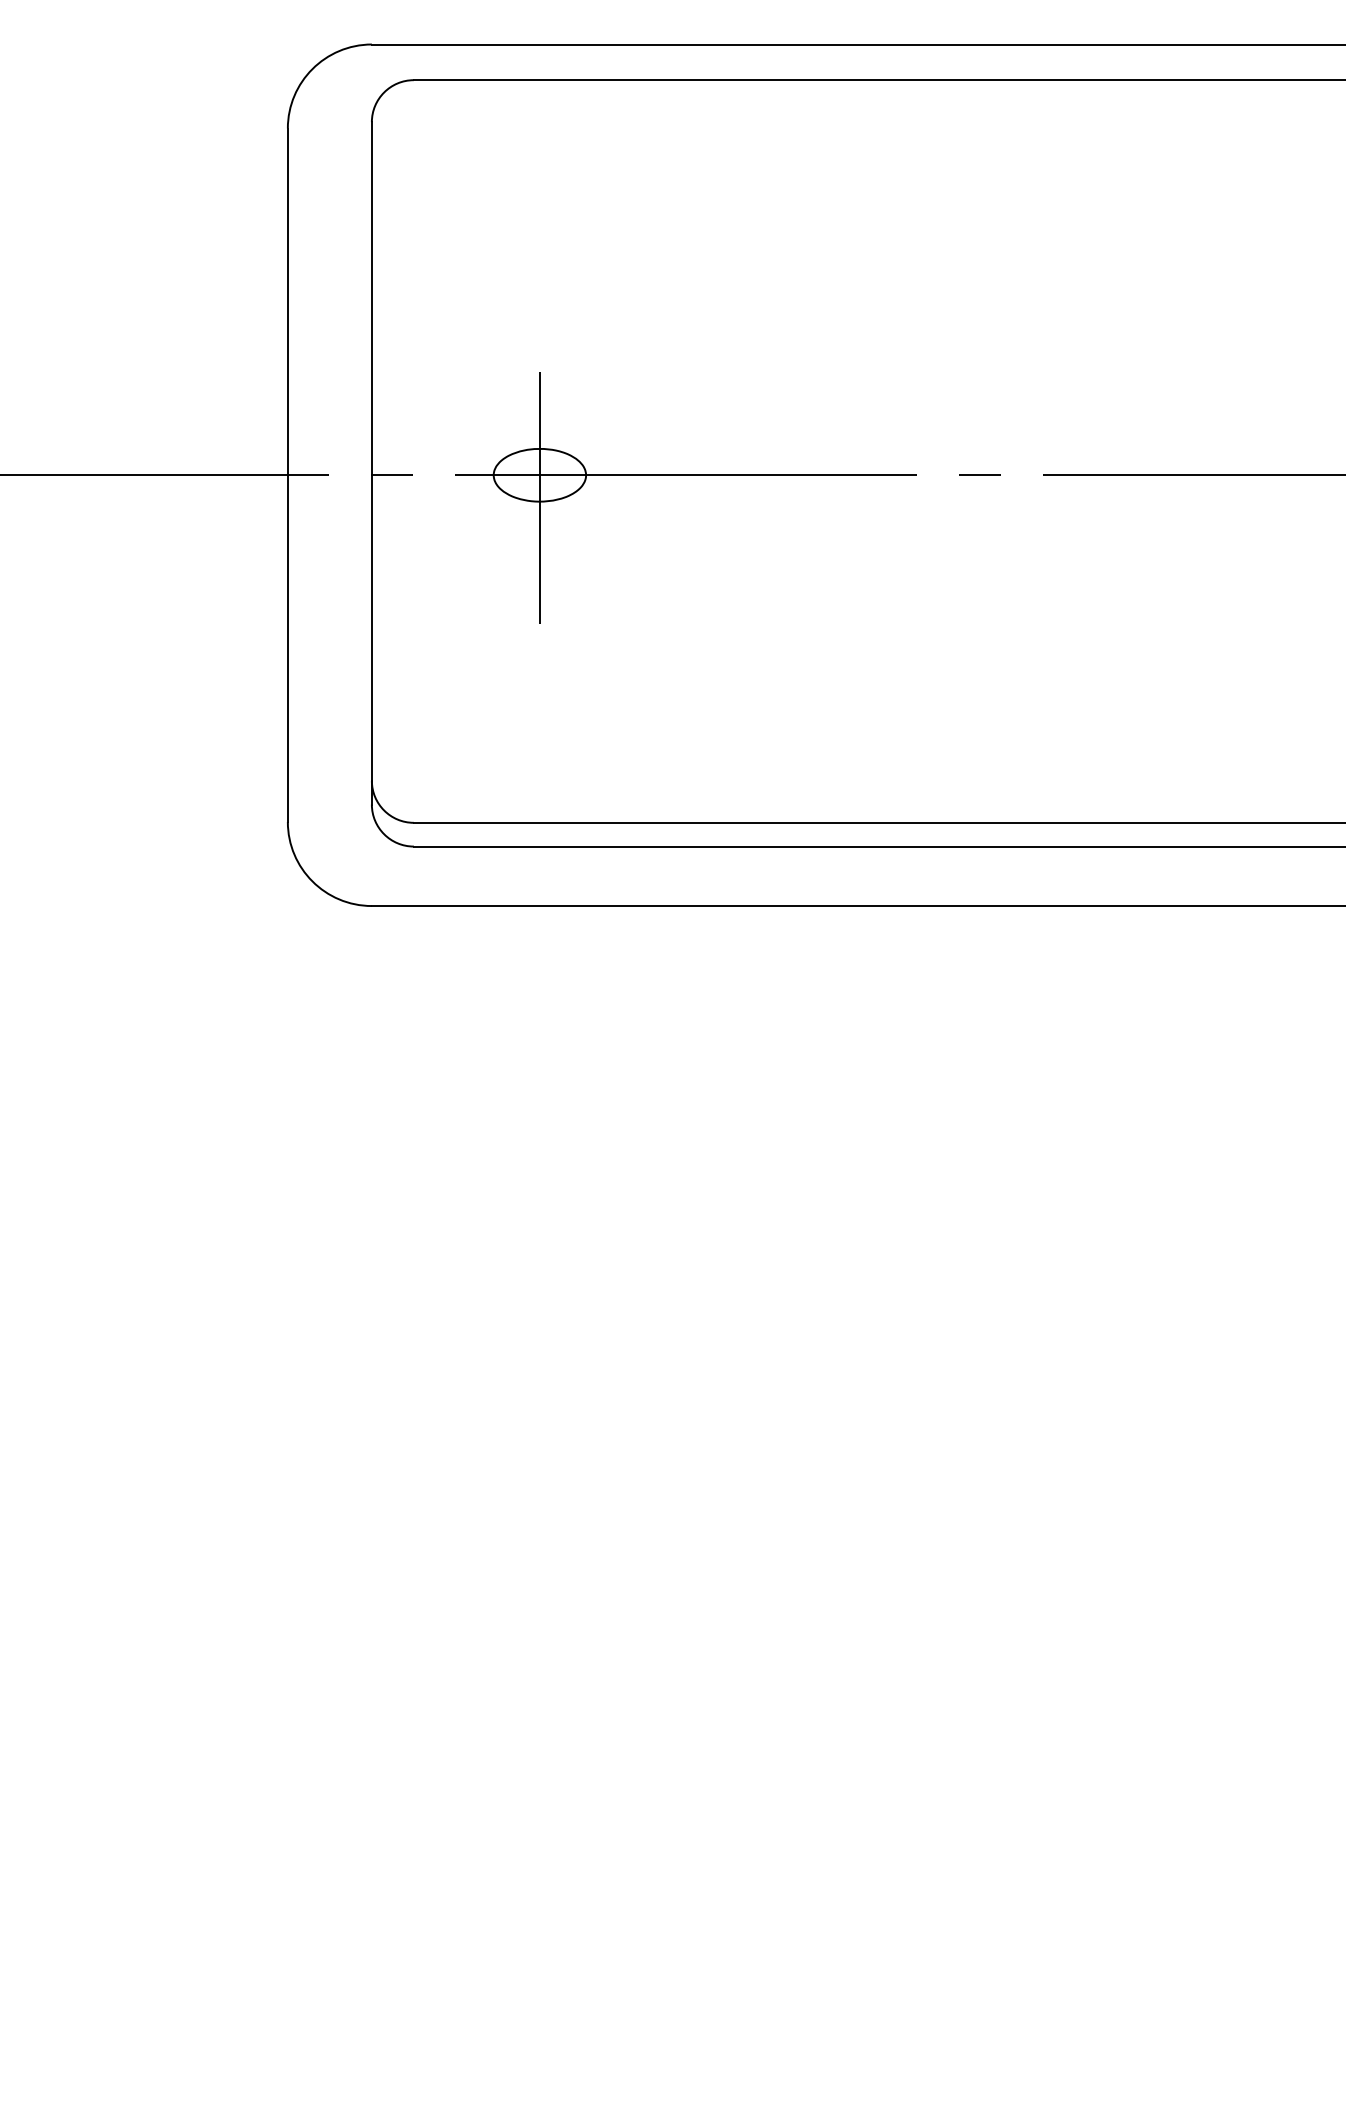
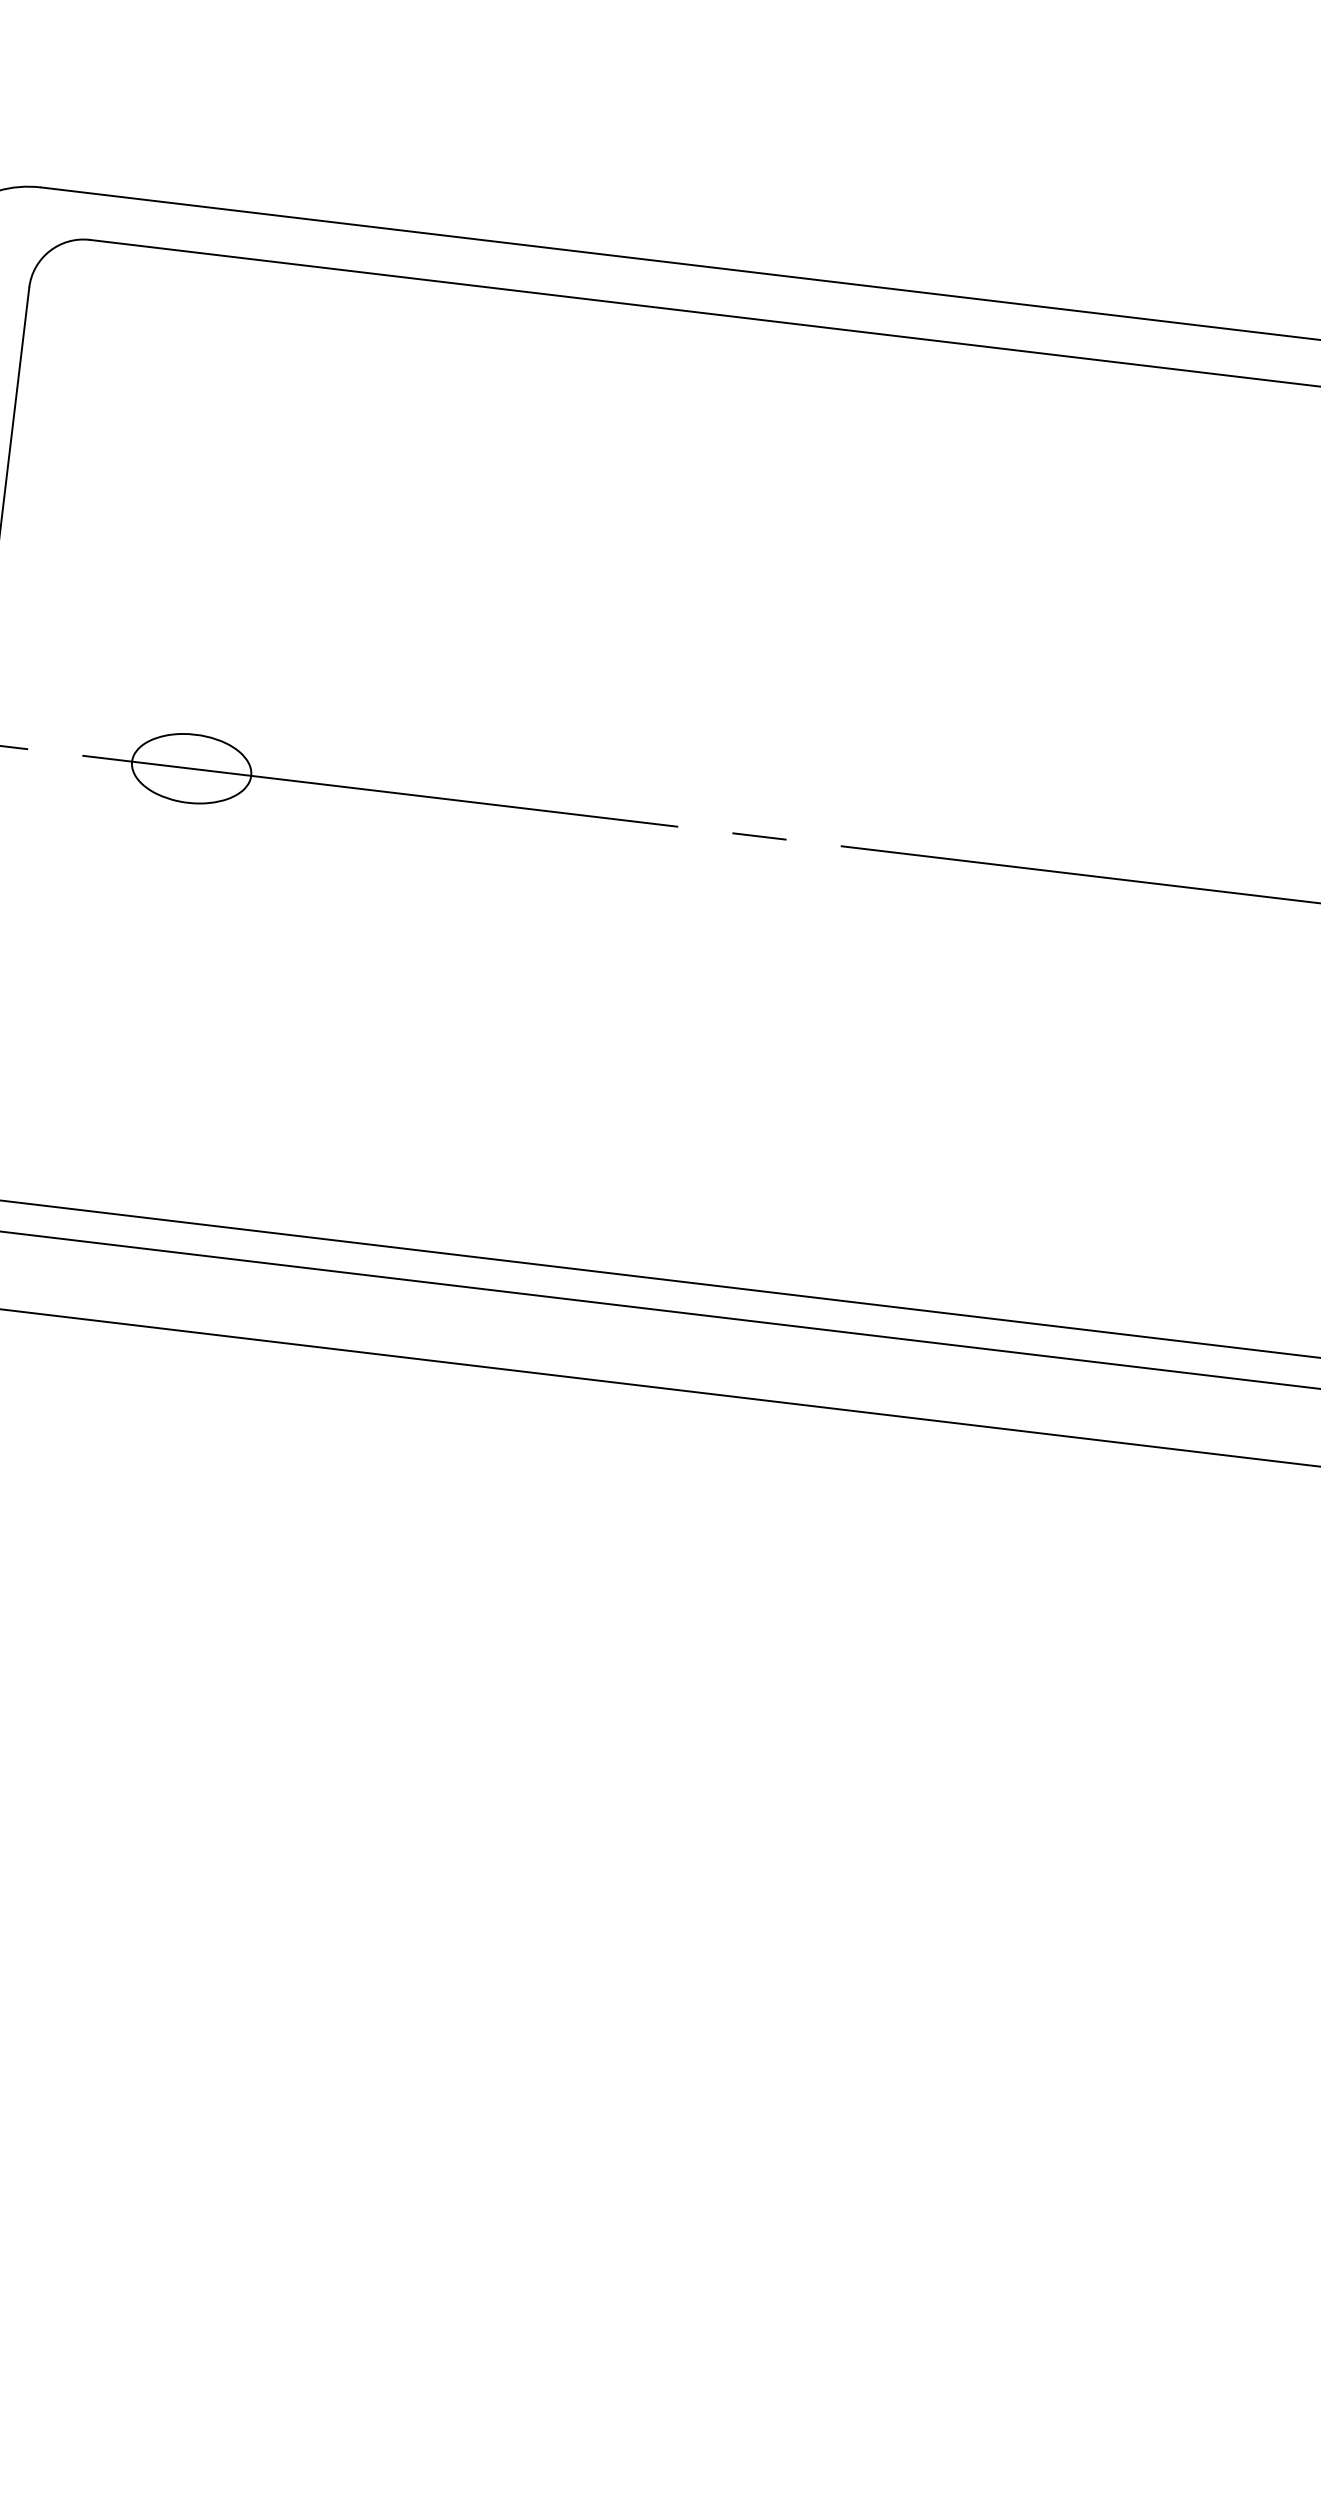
line: (539, 498) -> (187, 798), removed

